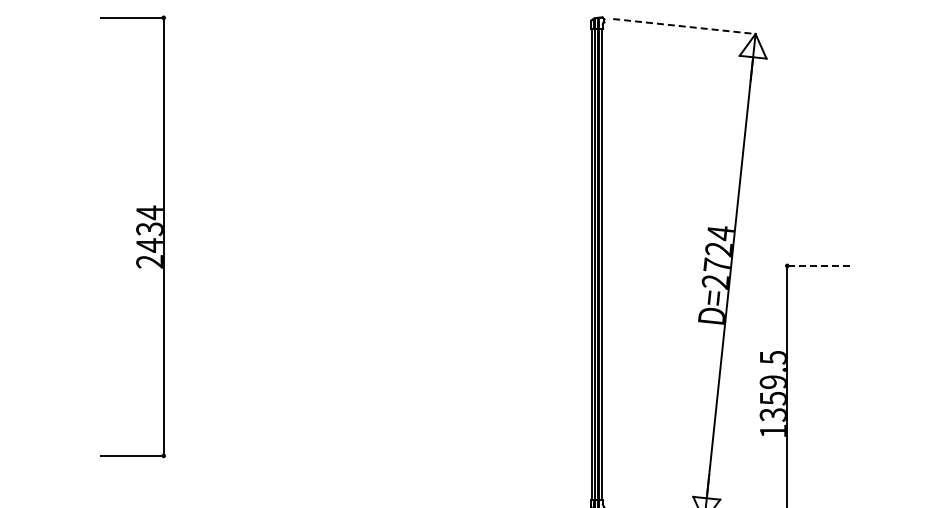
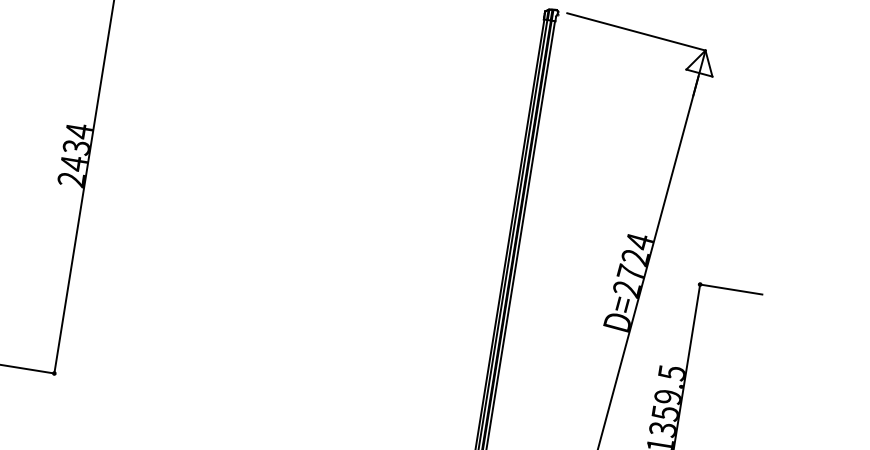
line: (684, 26) -> (636, 31), dashed -> solid
line: (818, 265) -> (731, 289), dashed -> solid

